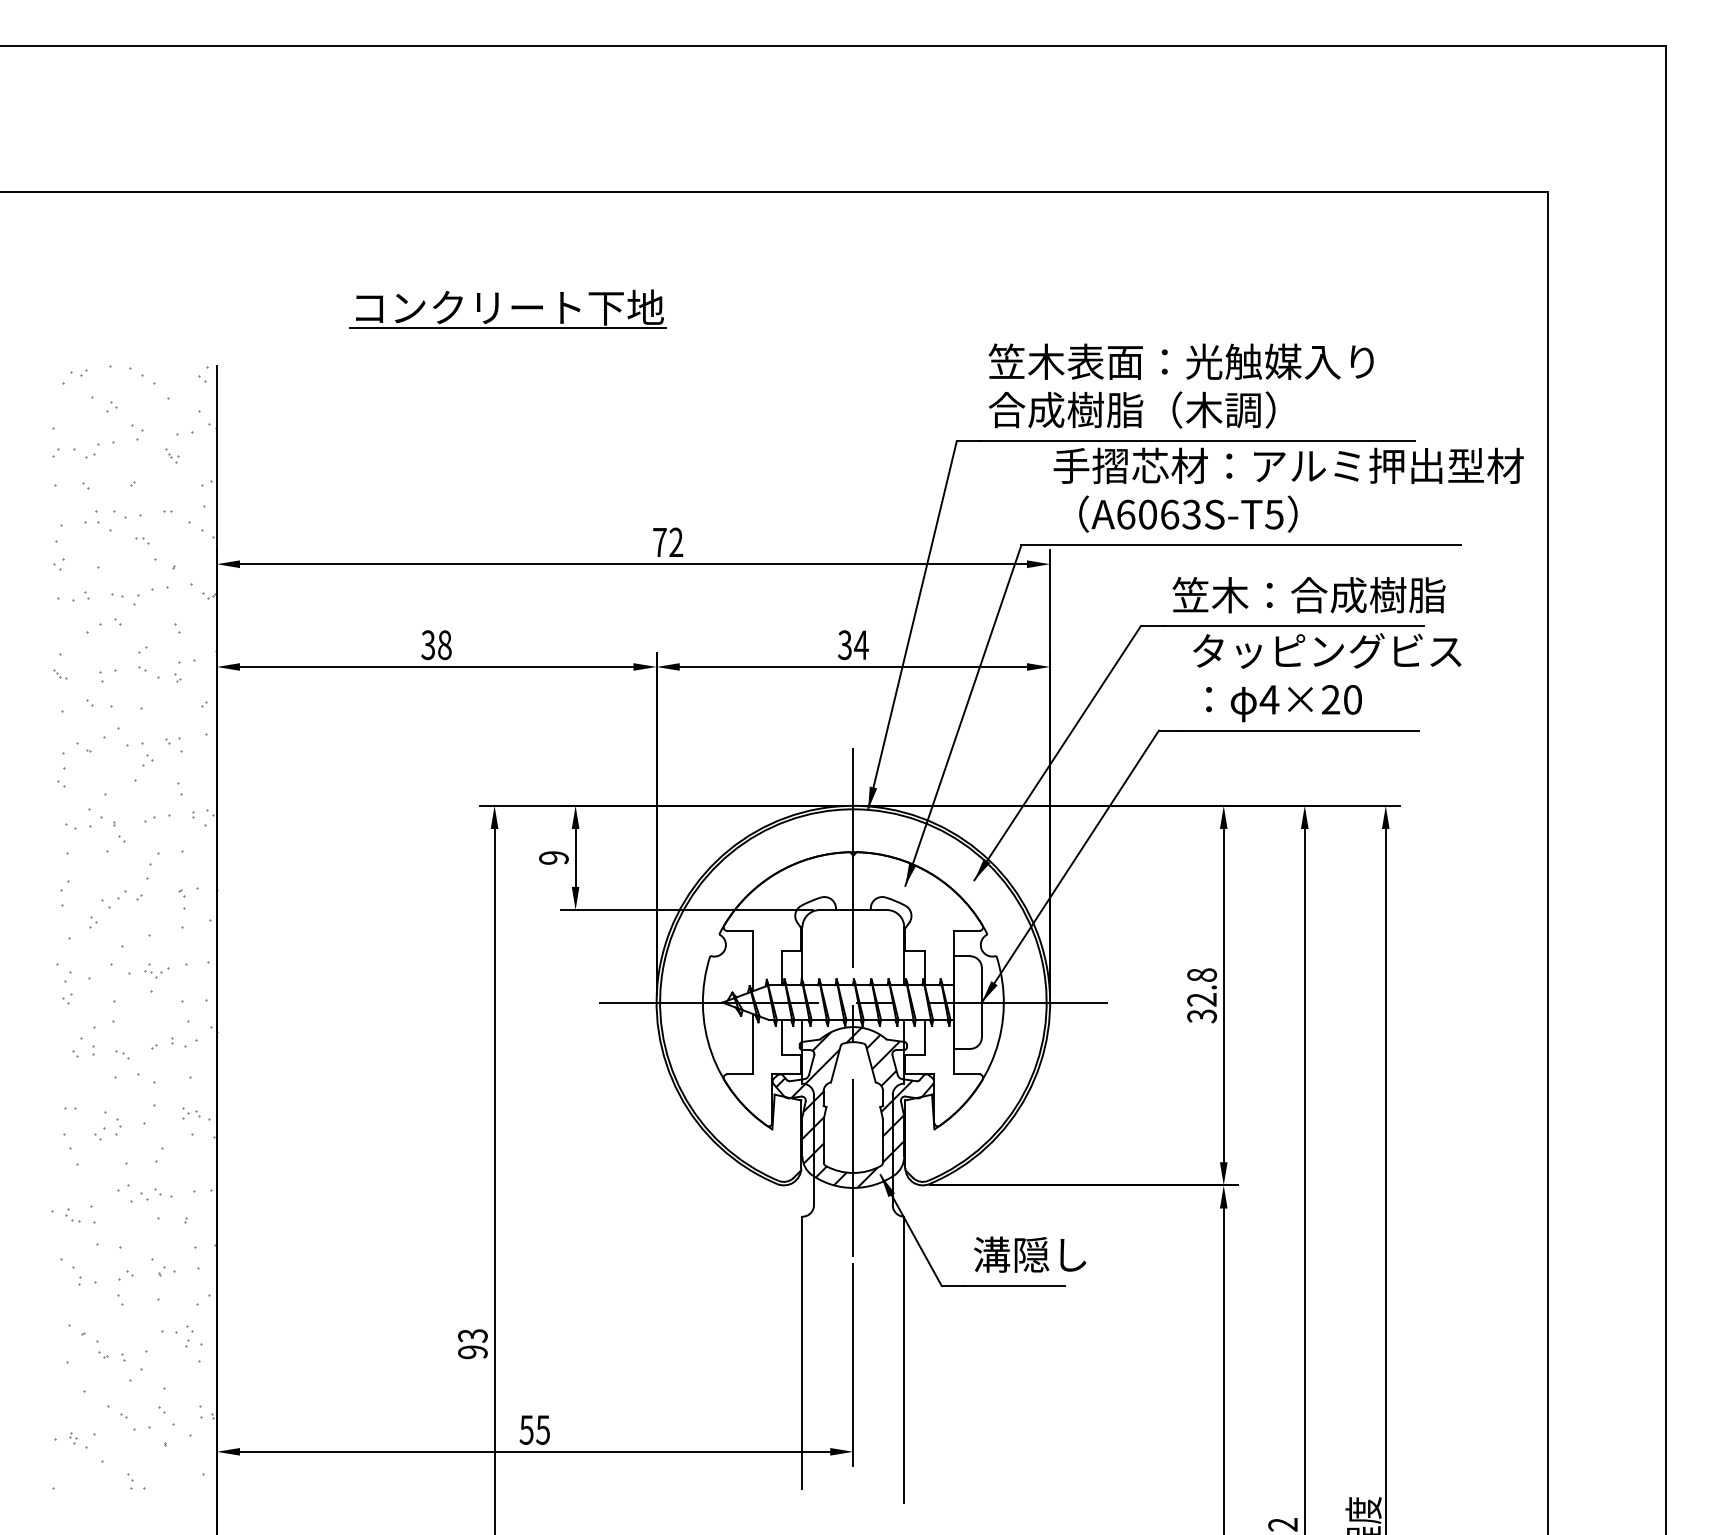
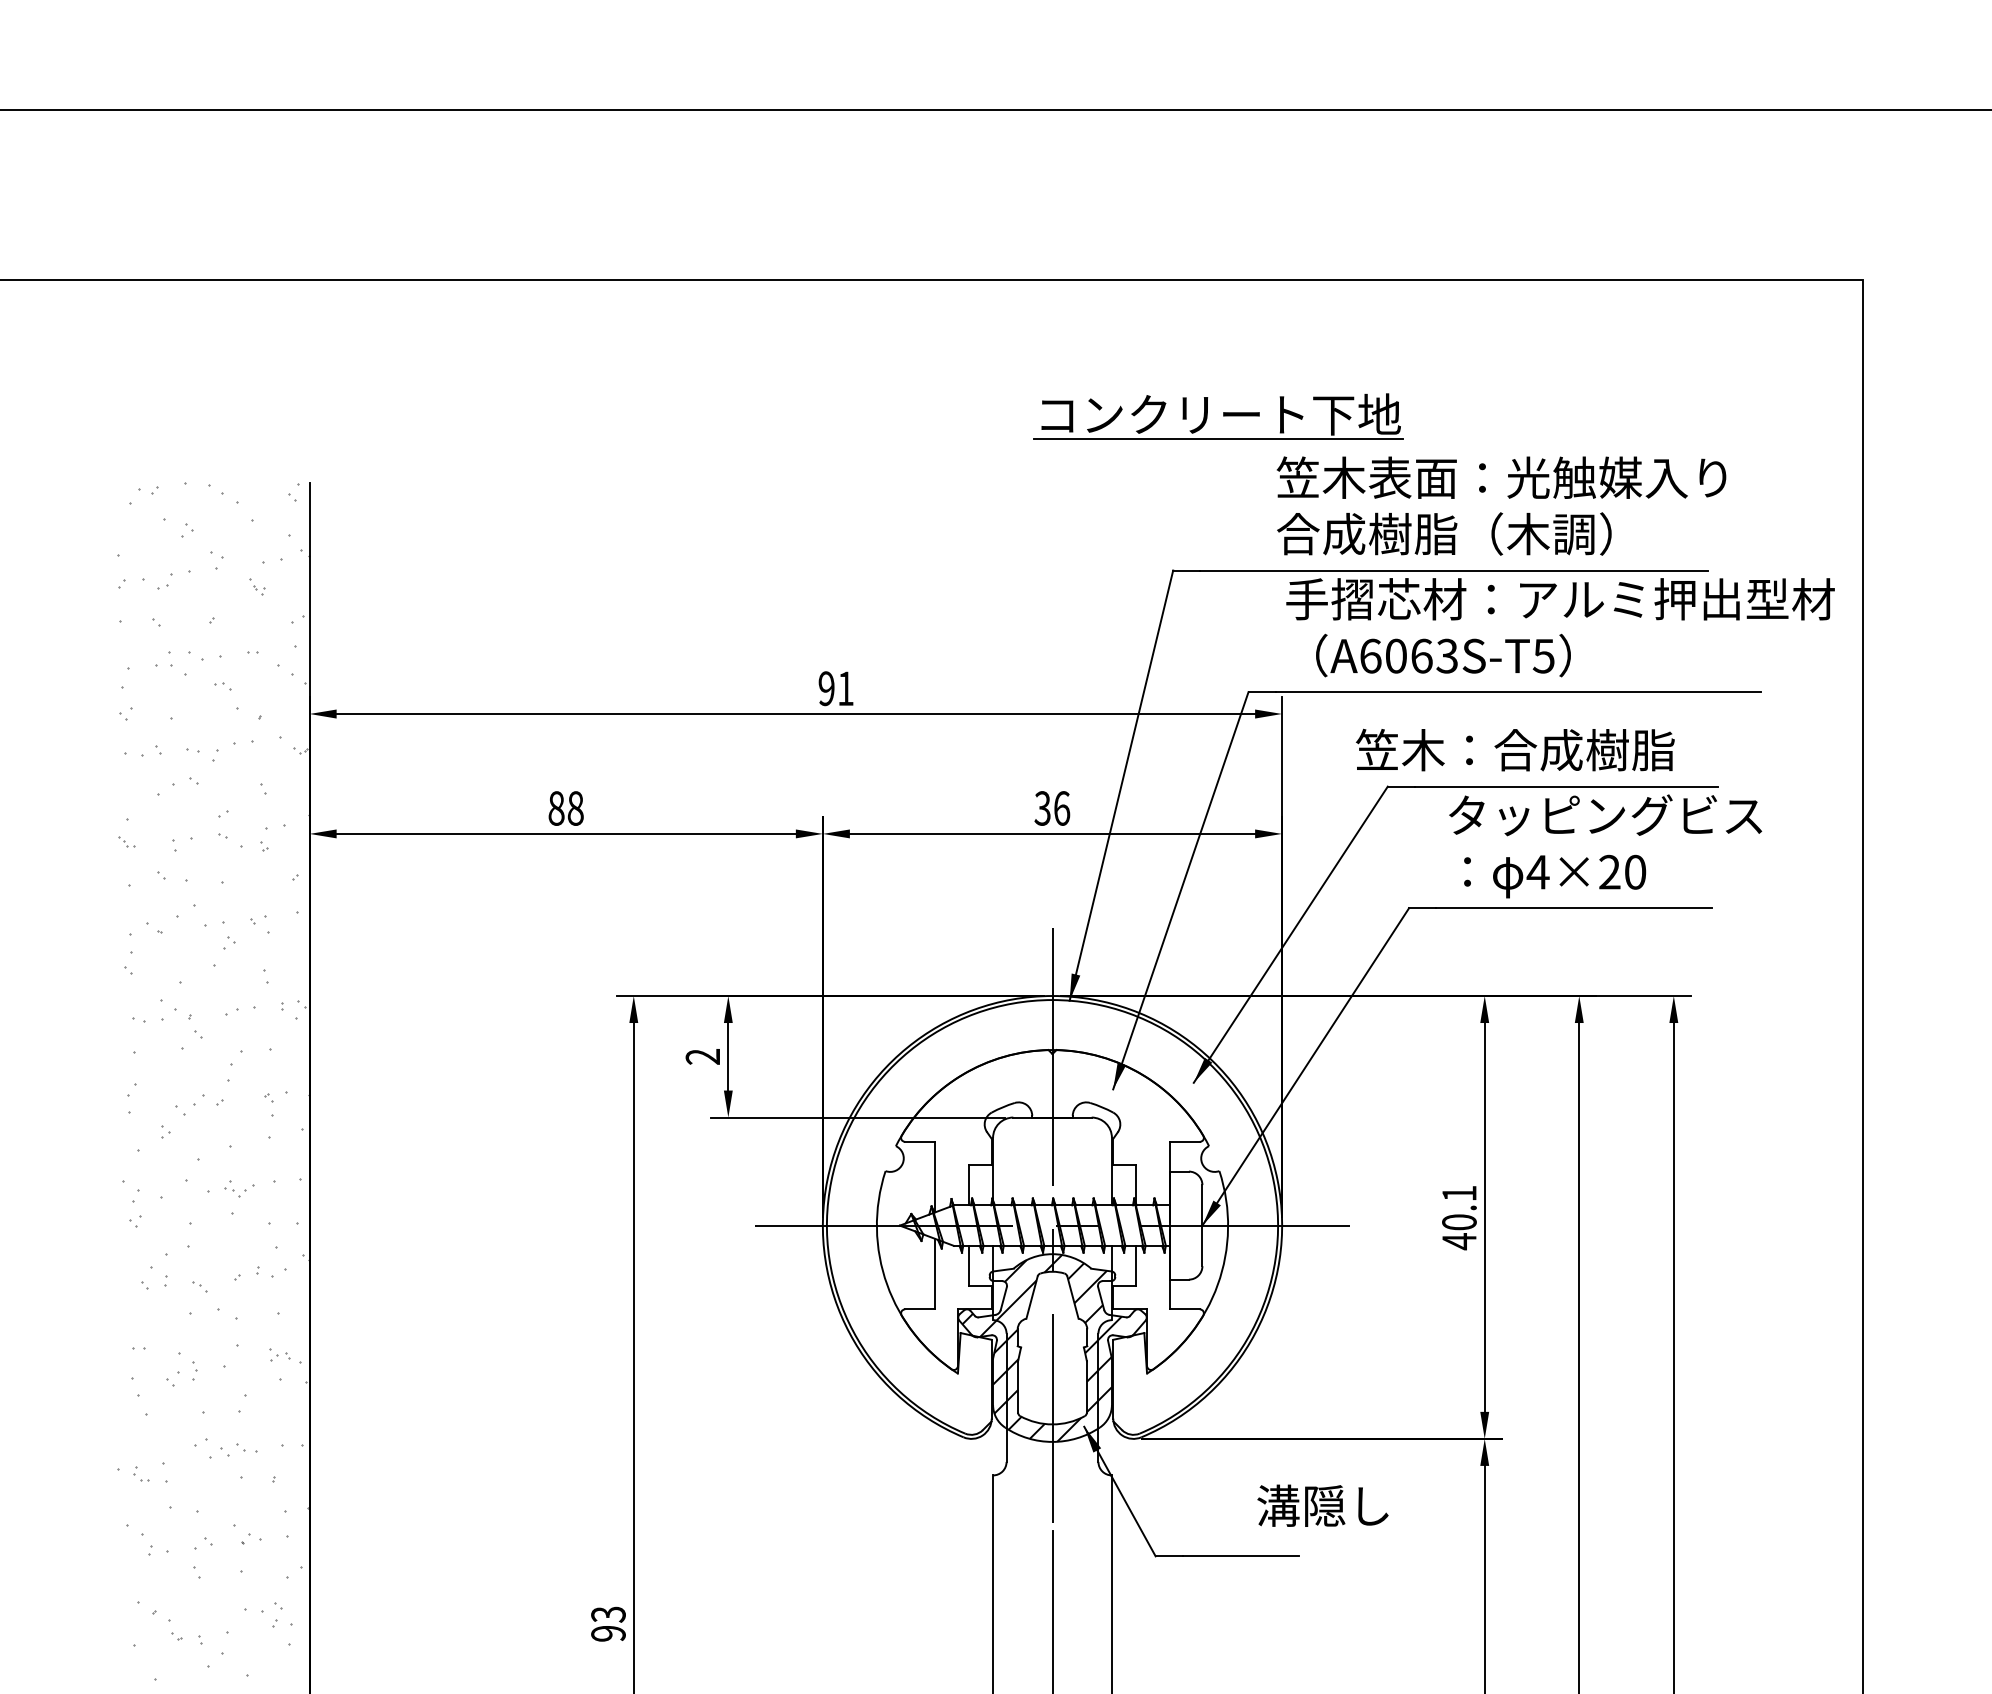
part: (507, 308) -> (1218, 415), moved
text: (1180, 385) -> (1500, 505), moved
text: (668, 542) -> (836, 688), 72 -> 91
text: (1308, 595) -> (1514, 750), moved
text: (428, 644) -> (556, 807), 38 -> 88
text: (861, 645) -> (1061, 808), 34 -> 36
text: (553, 857) -> (702, 1056), 9 -> 2
text: (1201, 995) -> (1458, 1217), 32.8 -> 40.1
text: (1030, 1254) -> (1323, 1505), moved

